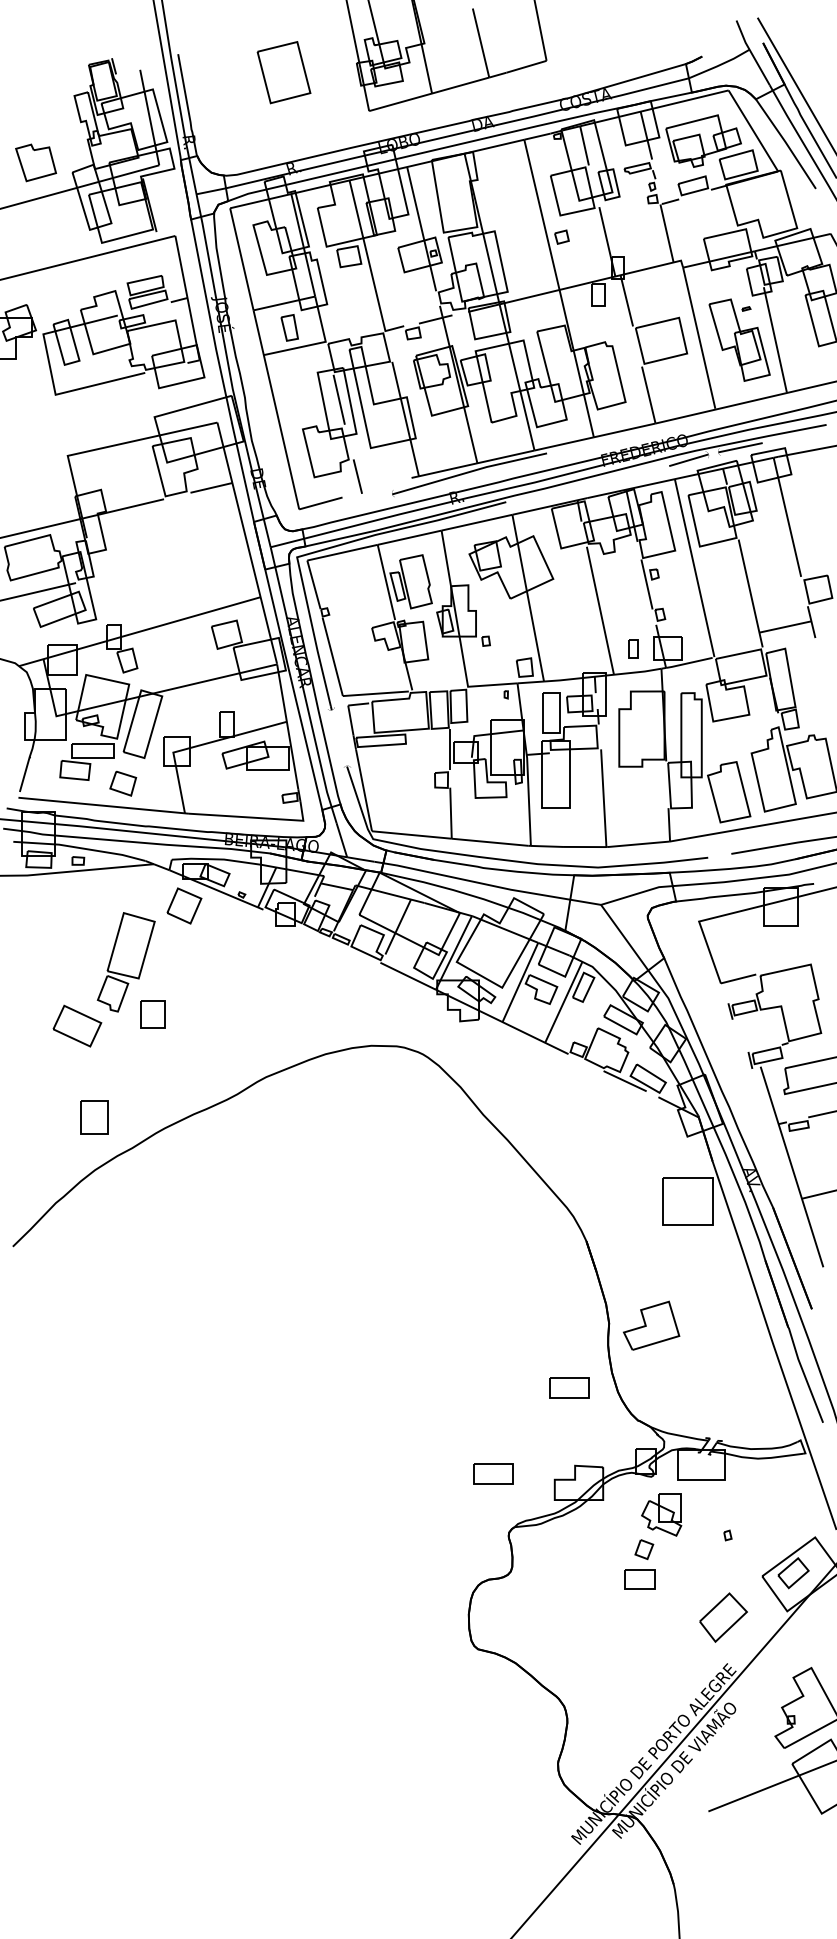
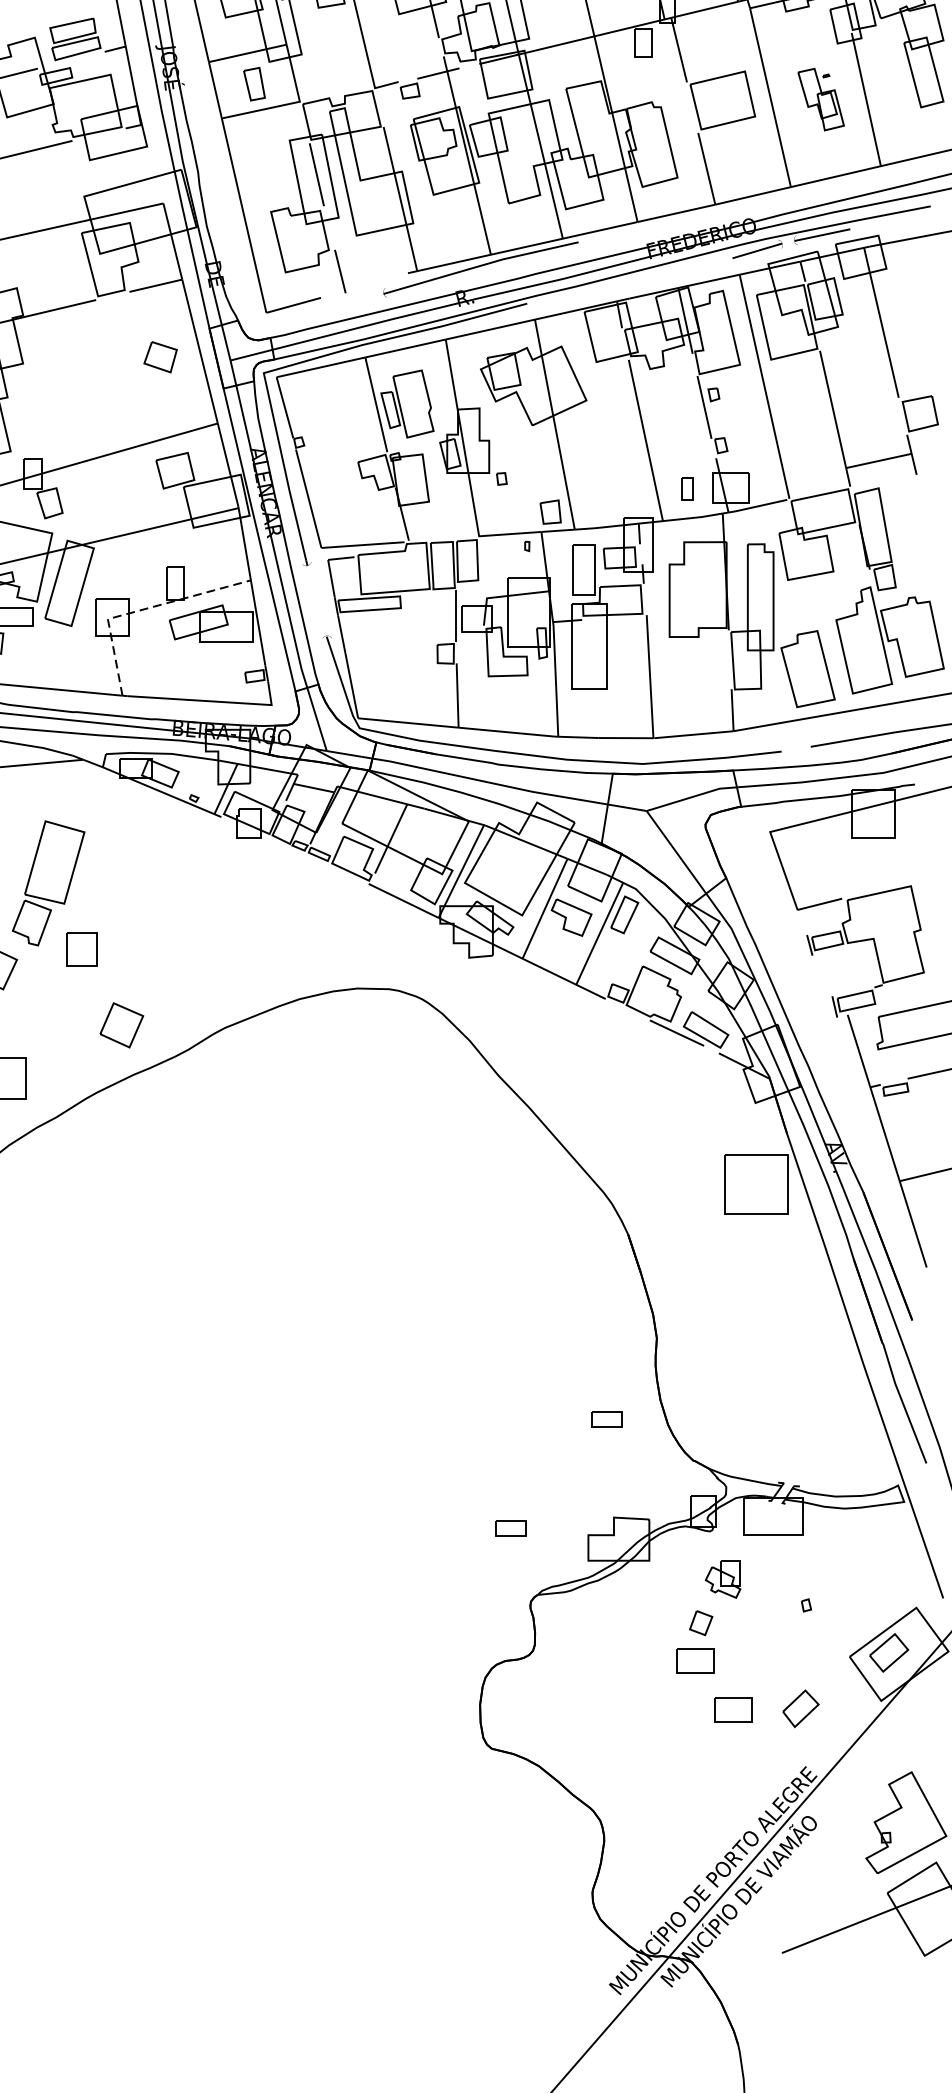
part: (739, 339) -> (821, 98), size x0.6
line: (200, 745) -> (142, 610), solid -> dashed
part: (123, 783) -> (160, 357), moved
part: (184, 905) -> (121, 1024), moved
part: (651, 1325) -> (710, 1340), removed
part: (569, 1387) -> (606, 1418), size x0.6
part: (493, 1473) -> (511, 1527), size x0.6
part: (661, 1514) -> (722, 1578), size x0.7
part: (723, 1617) -> (800, 1708), size x0.6
part: (669, 1618) -> (732, 1709), added

